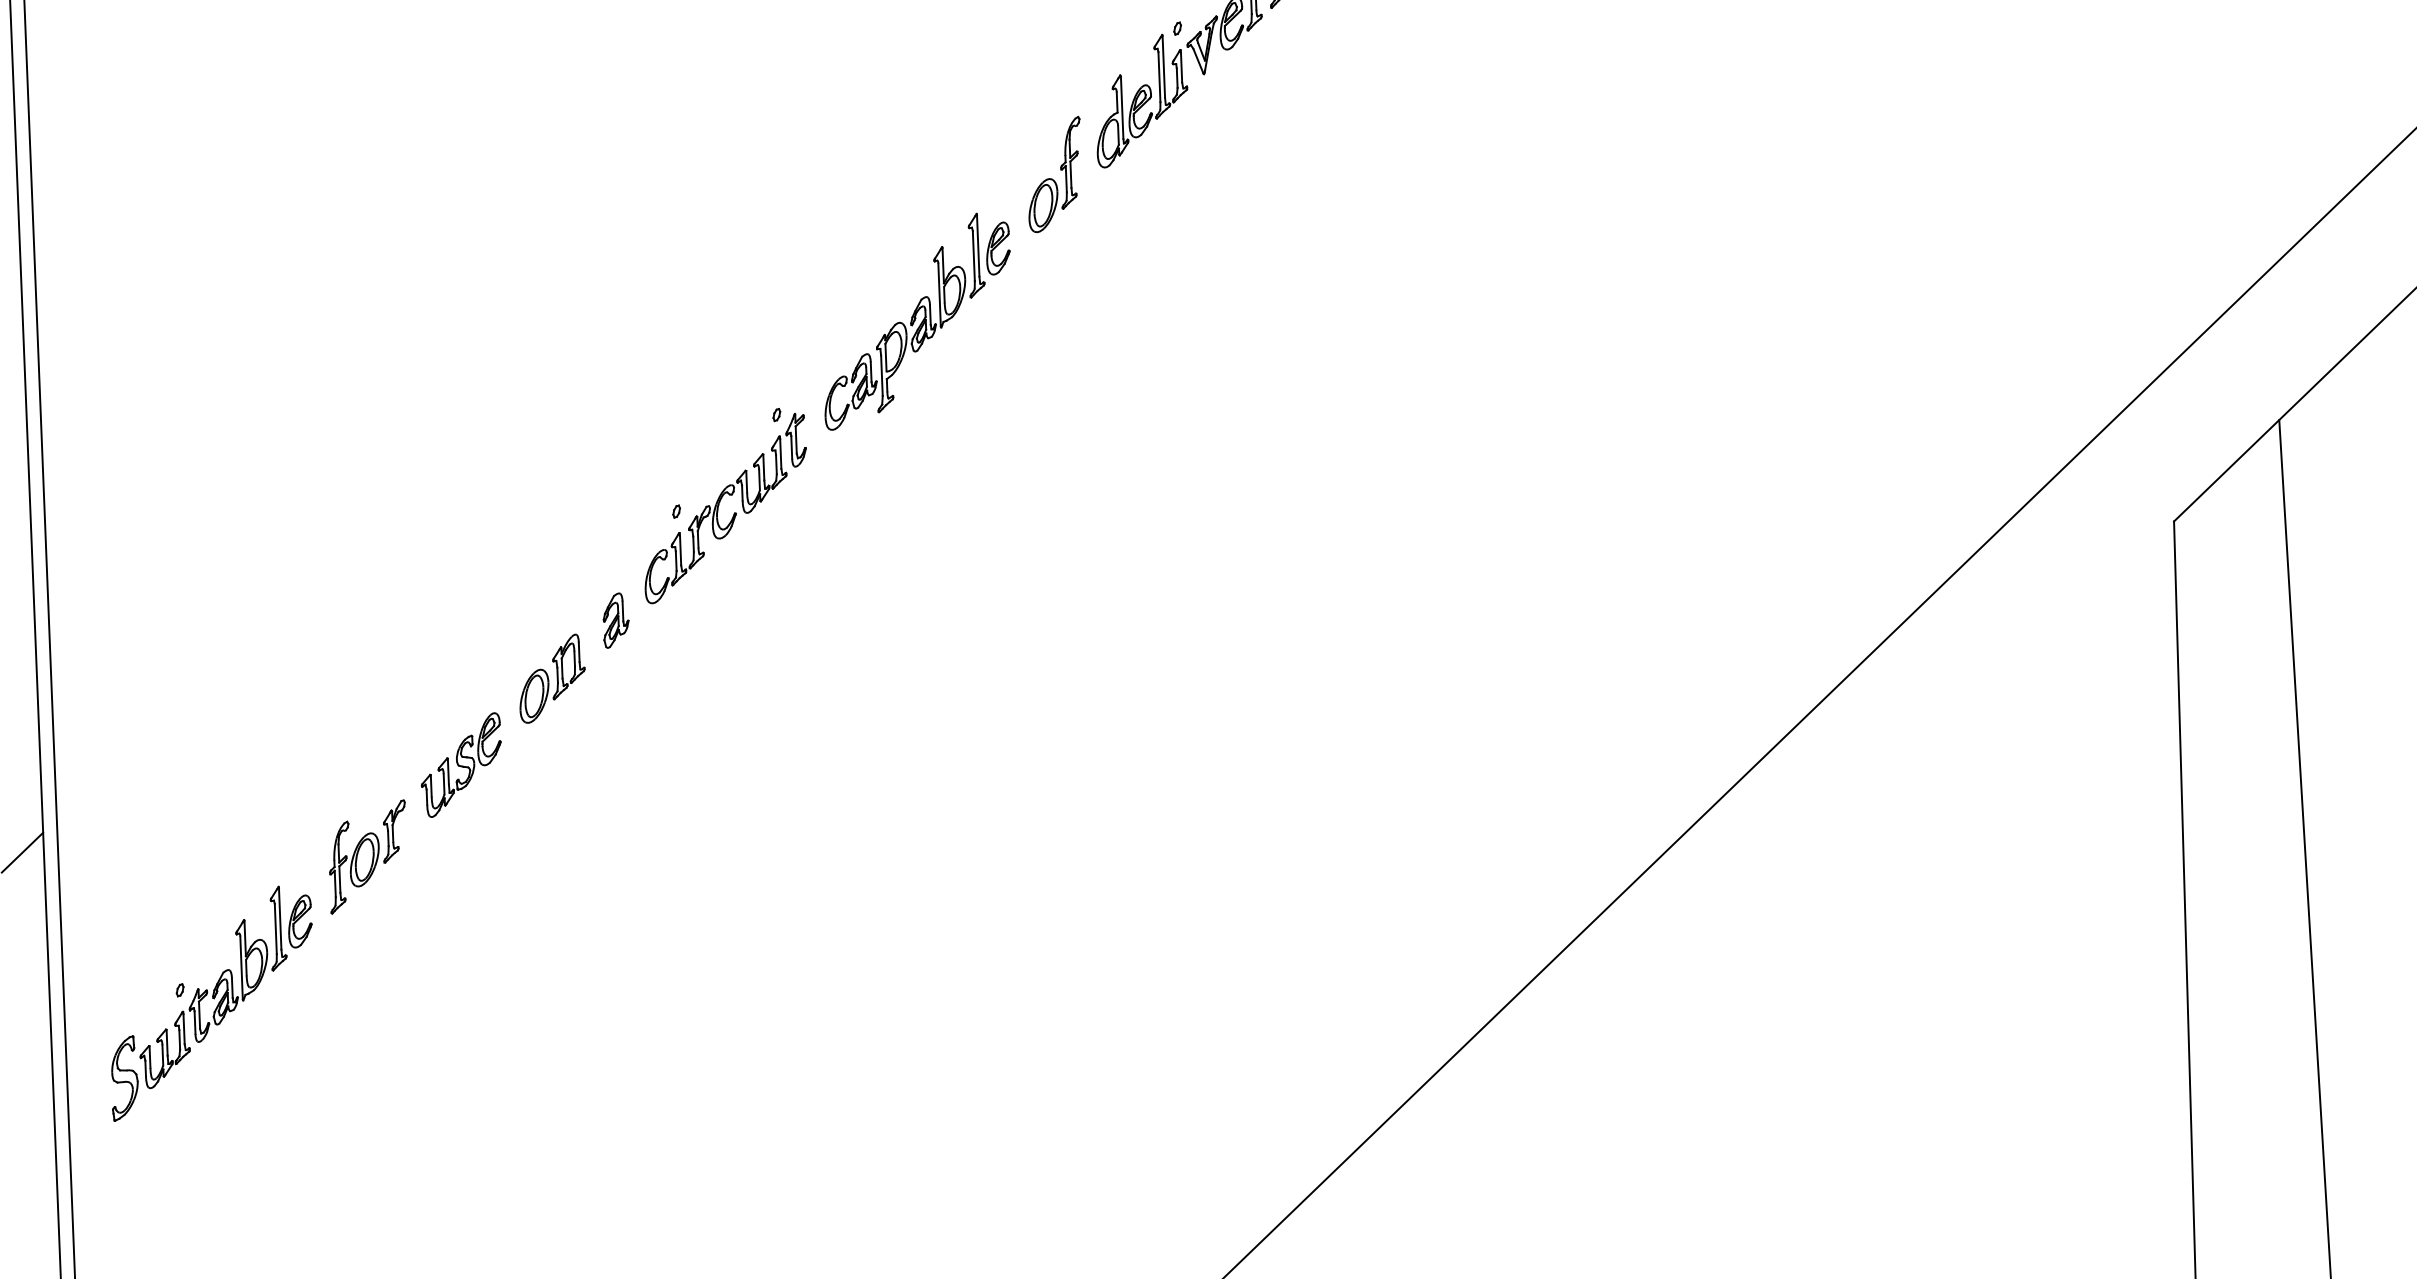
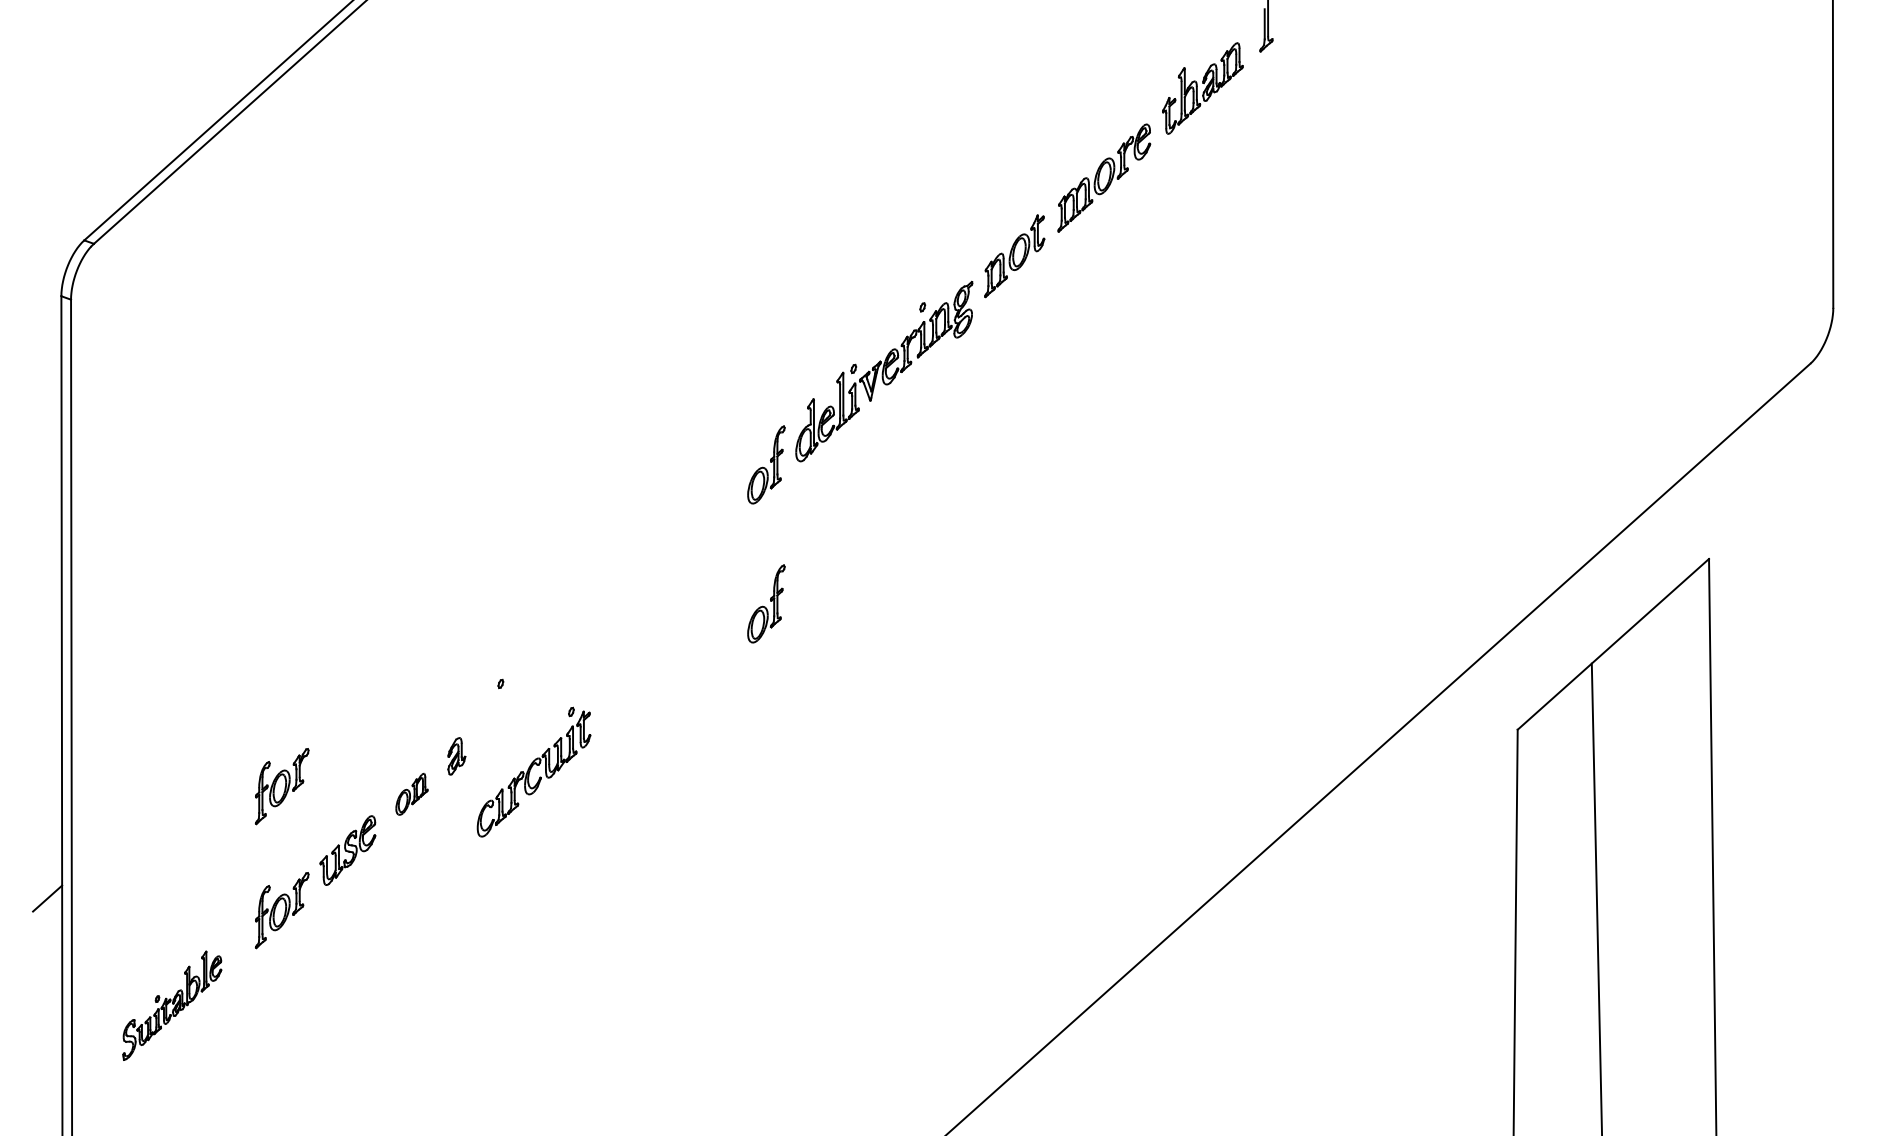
part: (916, 320) -> (668, 560), removed
part: (1062, 378) -> (766, 603), added
part: (724, 504) -> (533, 771), moved
part: (360, 674) -> (281, 786), added
part: (551, 679) -> (411, 794), size x0.7
part: (212, 1002) -> (172, 1005), size x0.7

